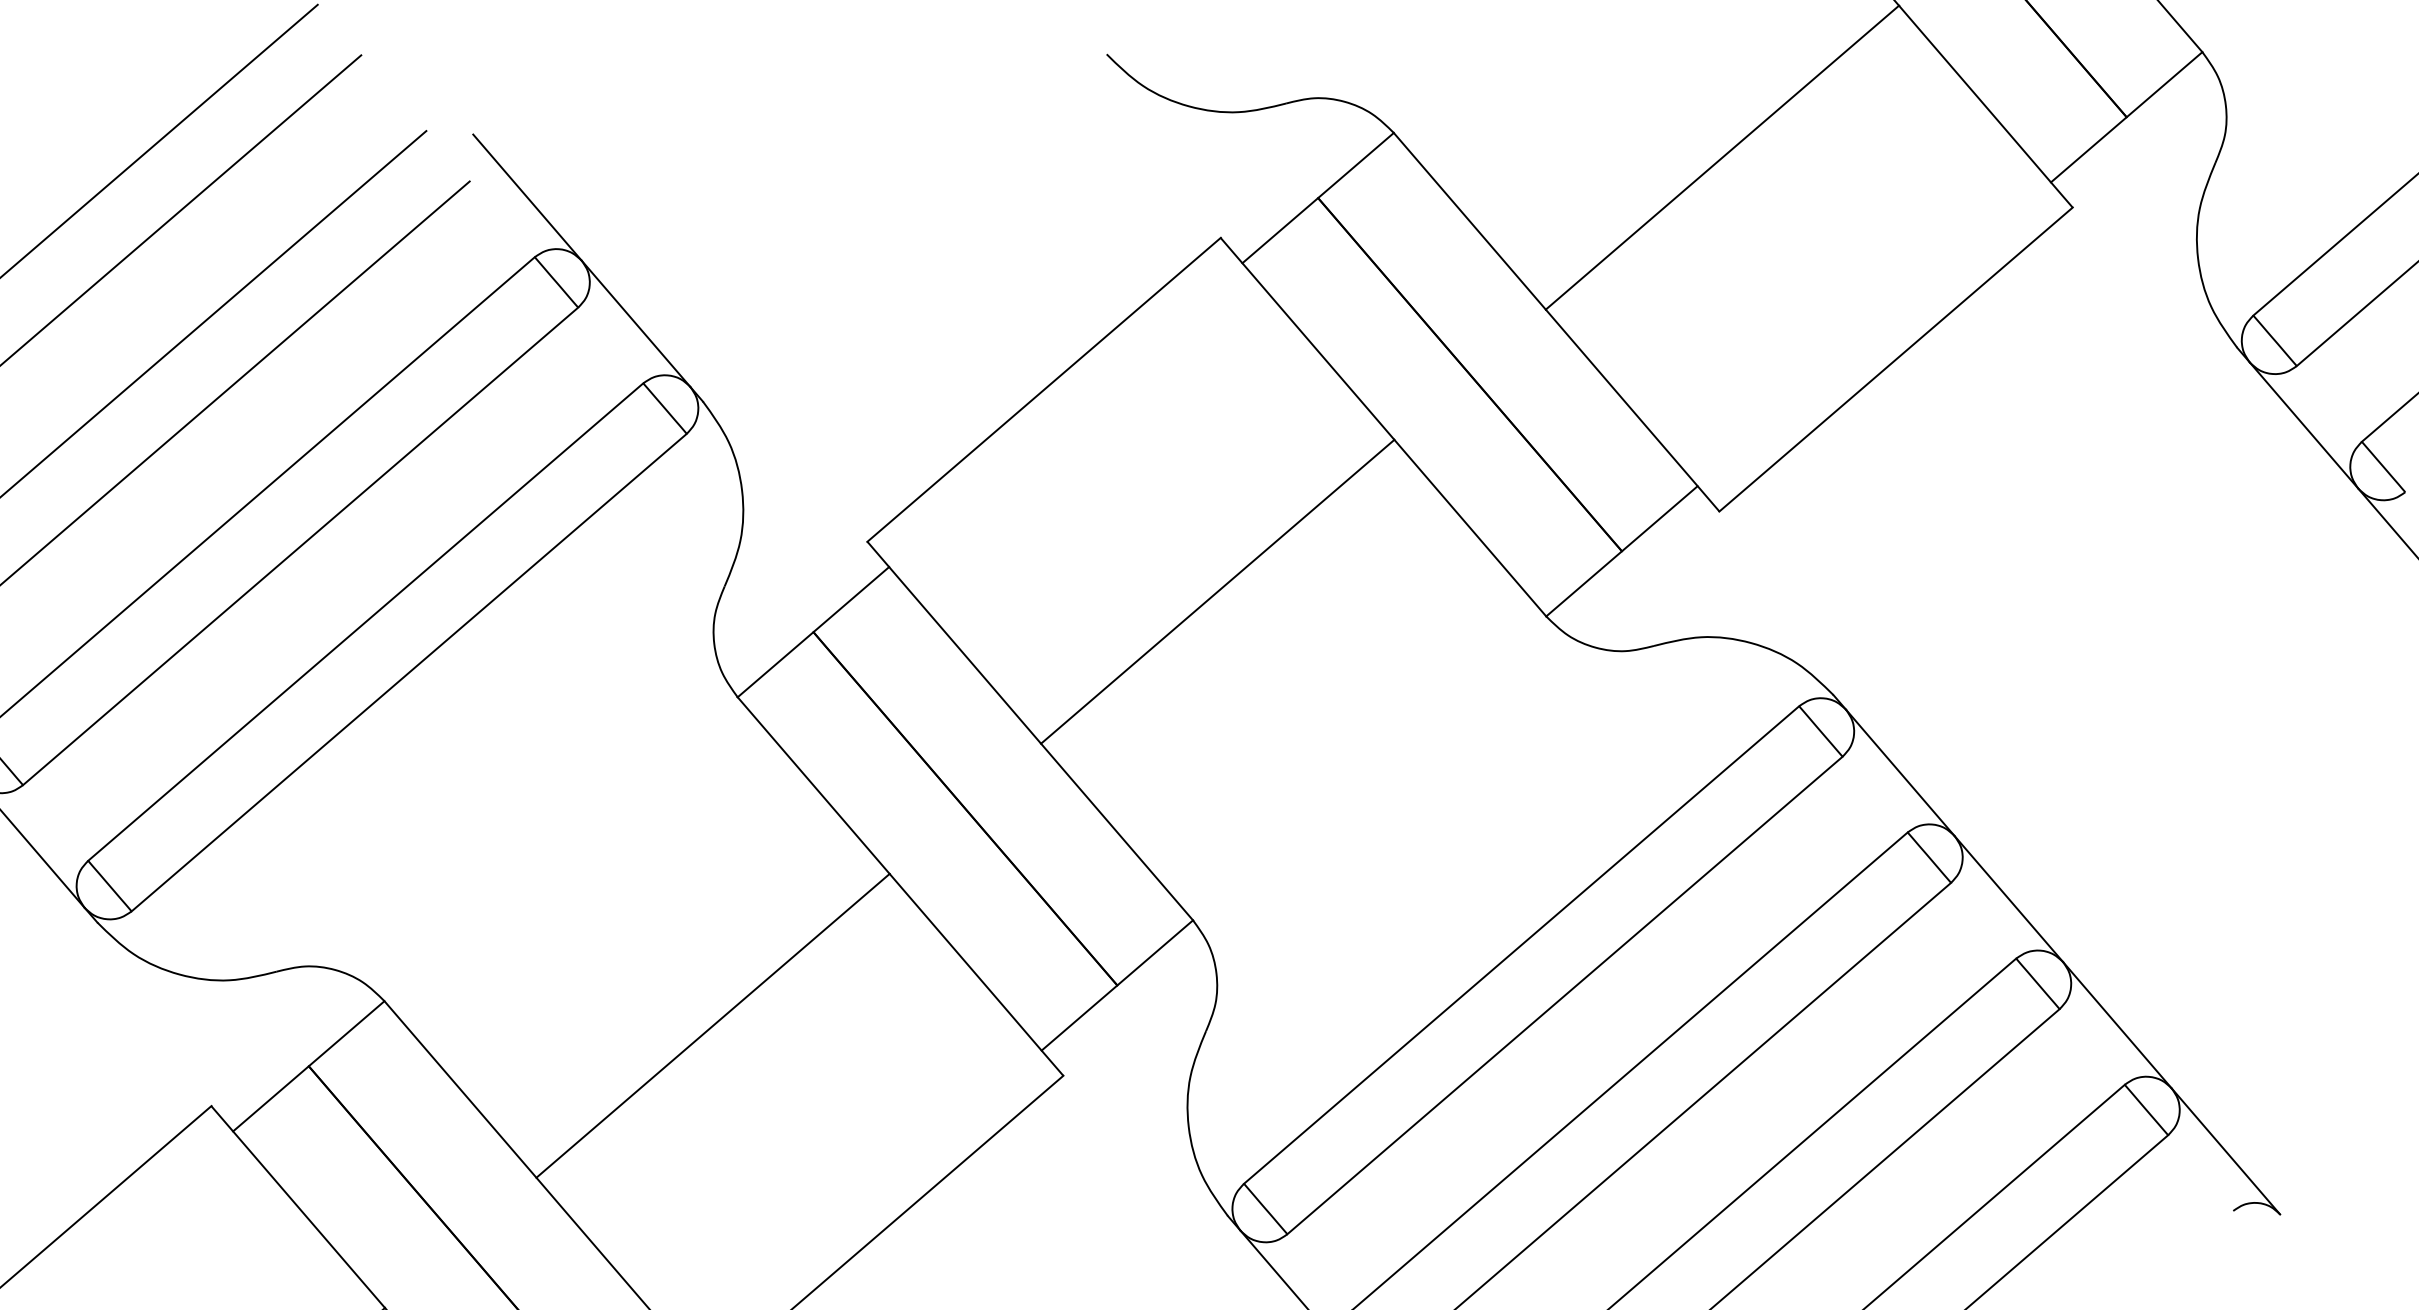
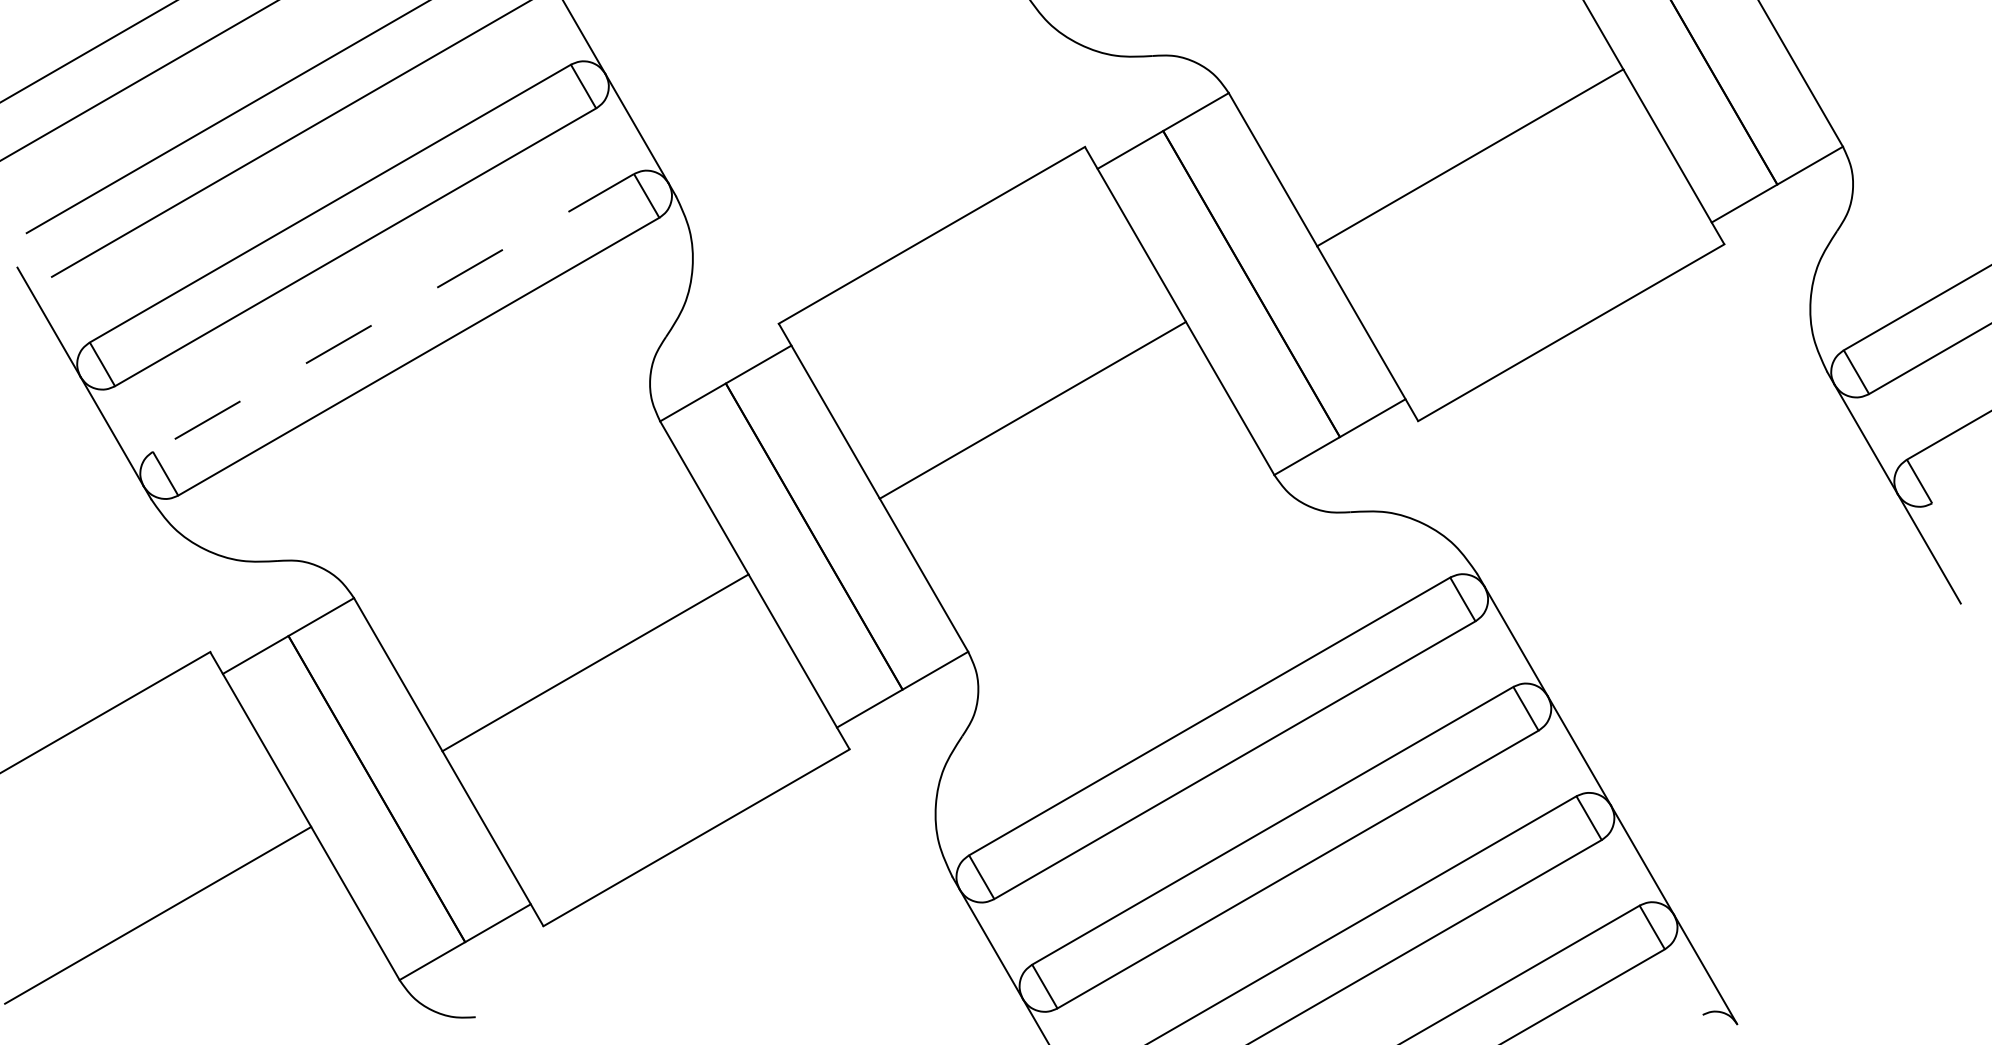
line: (365, 621) -> (393, 312), solid -> dashed

